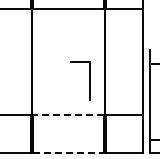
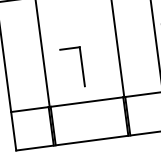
part: (89, 80) -> (82, 66), moved
line: (68, 115) -> (86, 102), dashed -> solid
line: (69, 153) -> (93, 140), dashed -> solid

